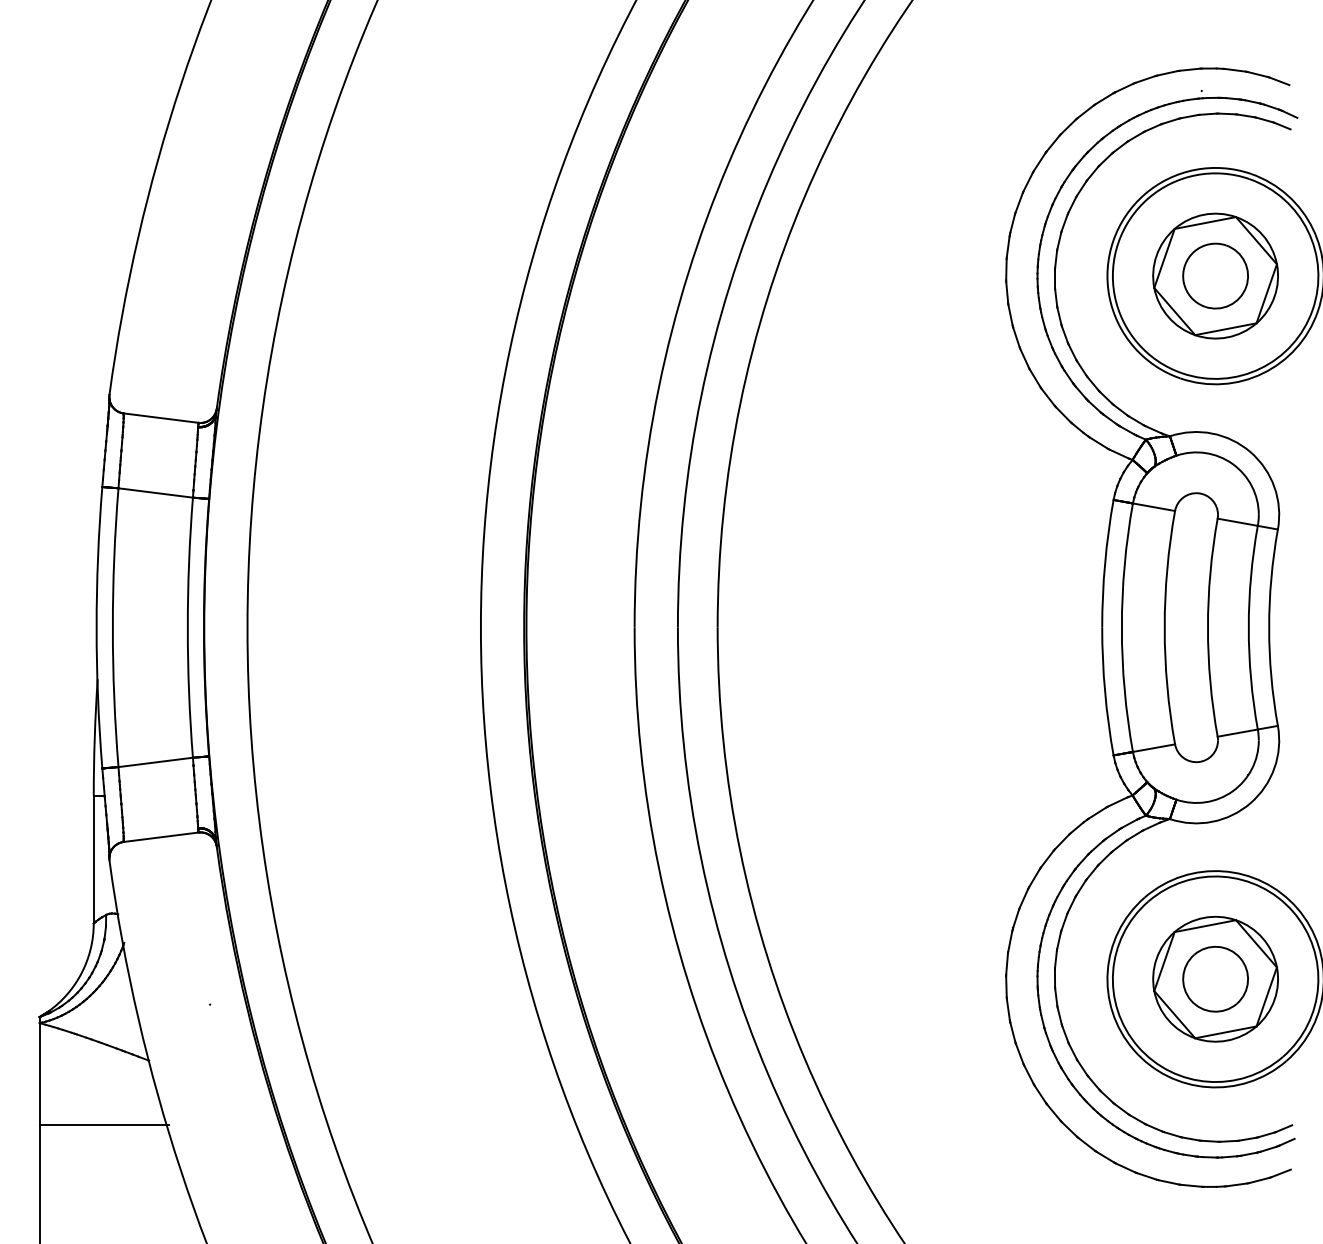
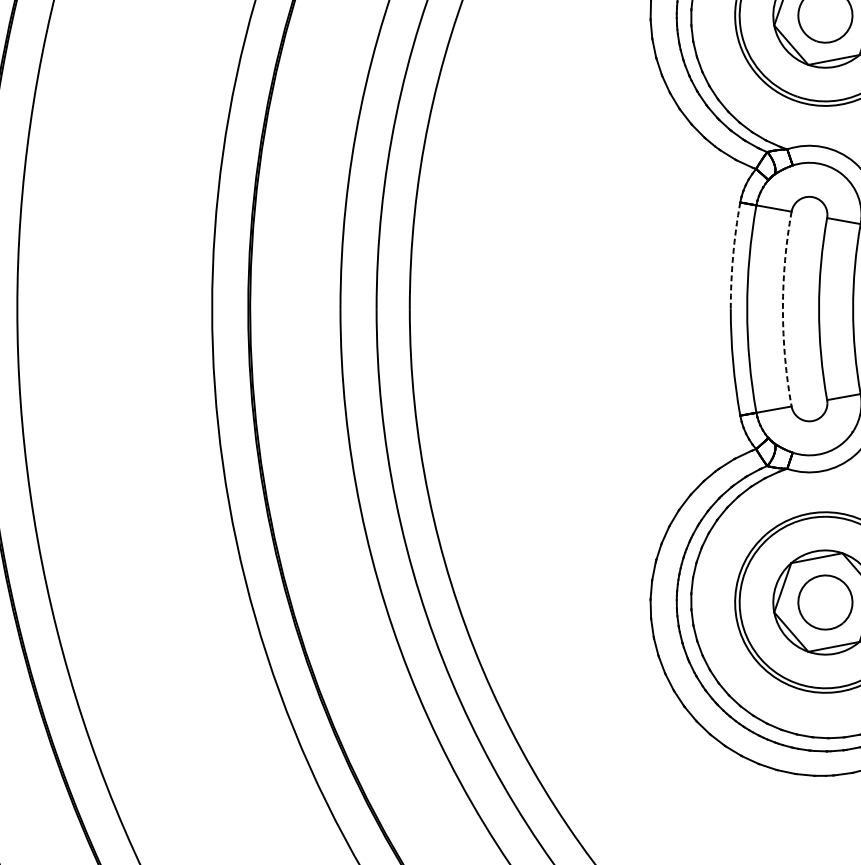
arc: (1105, 563) -> (733, 255), solid -> dashed
arc: (1164, 627) -> (782, 308), solid -> dashed

